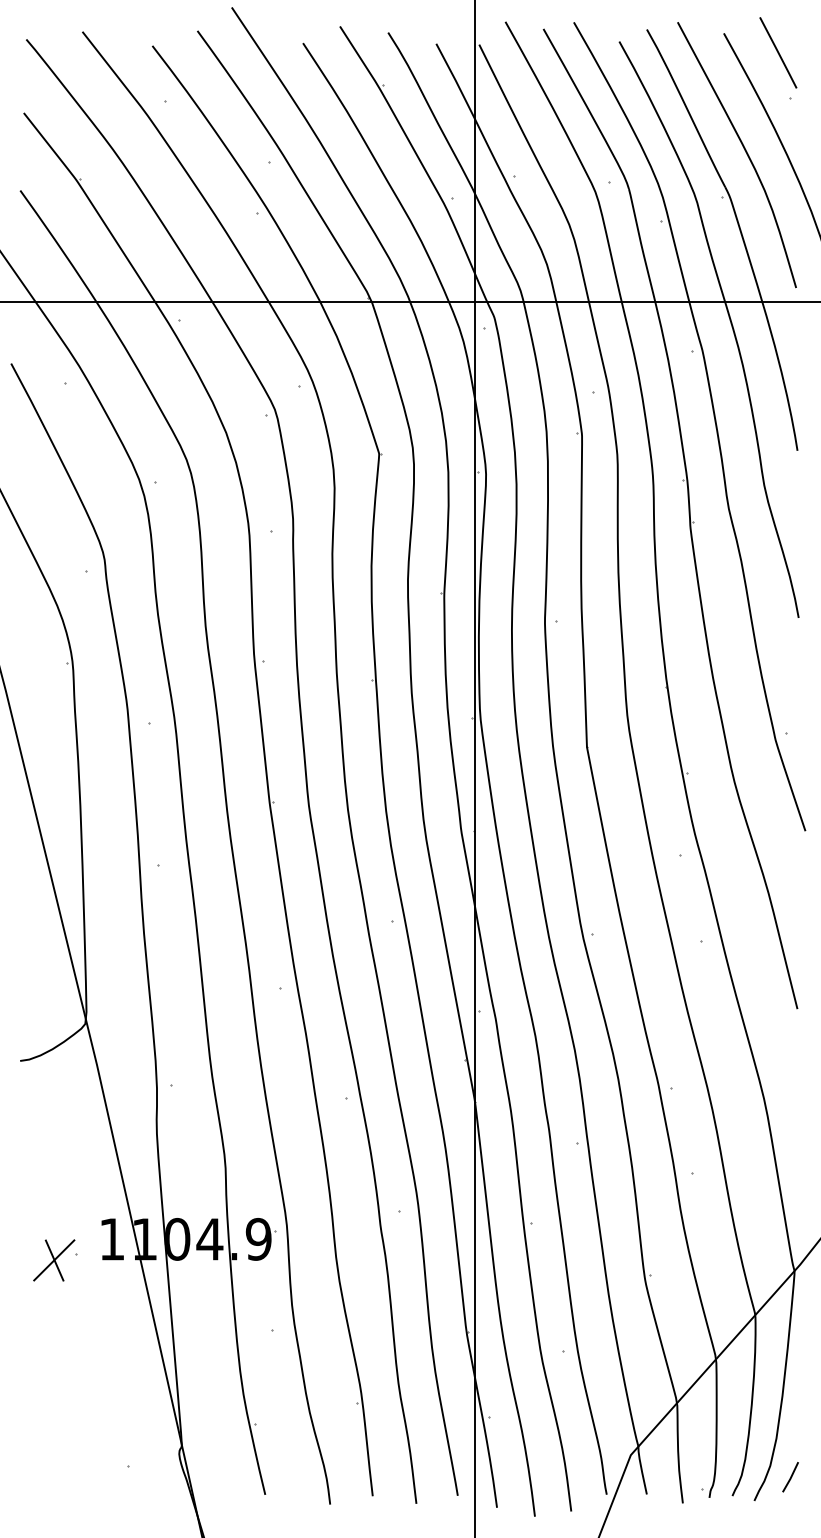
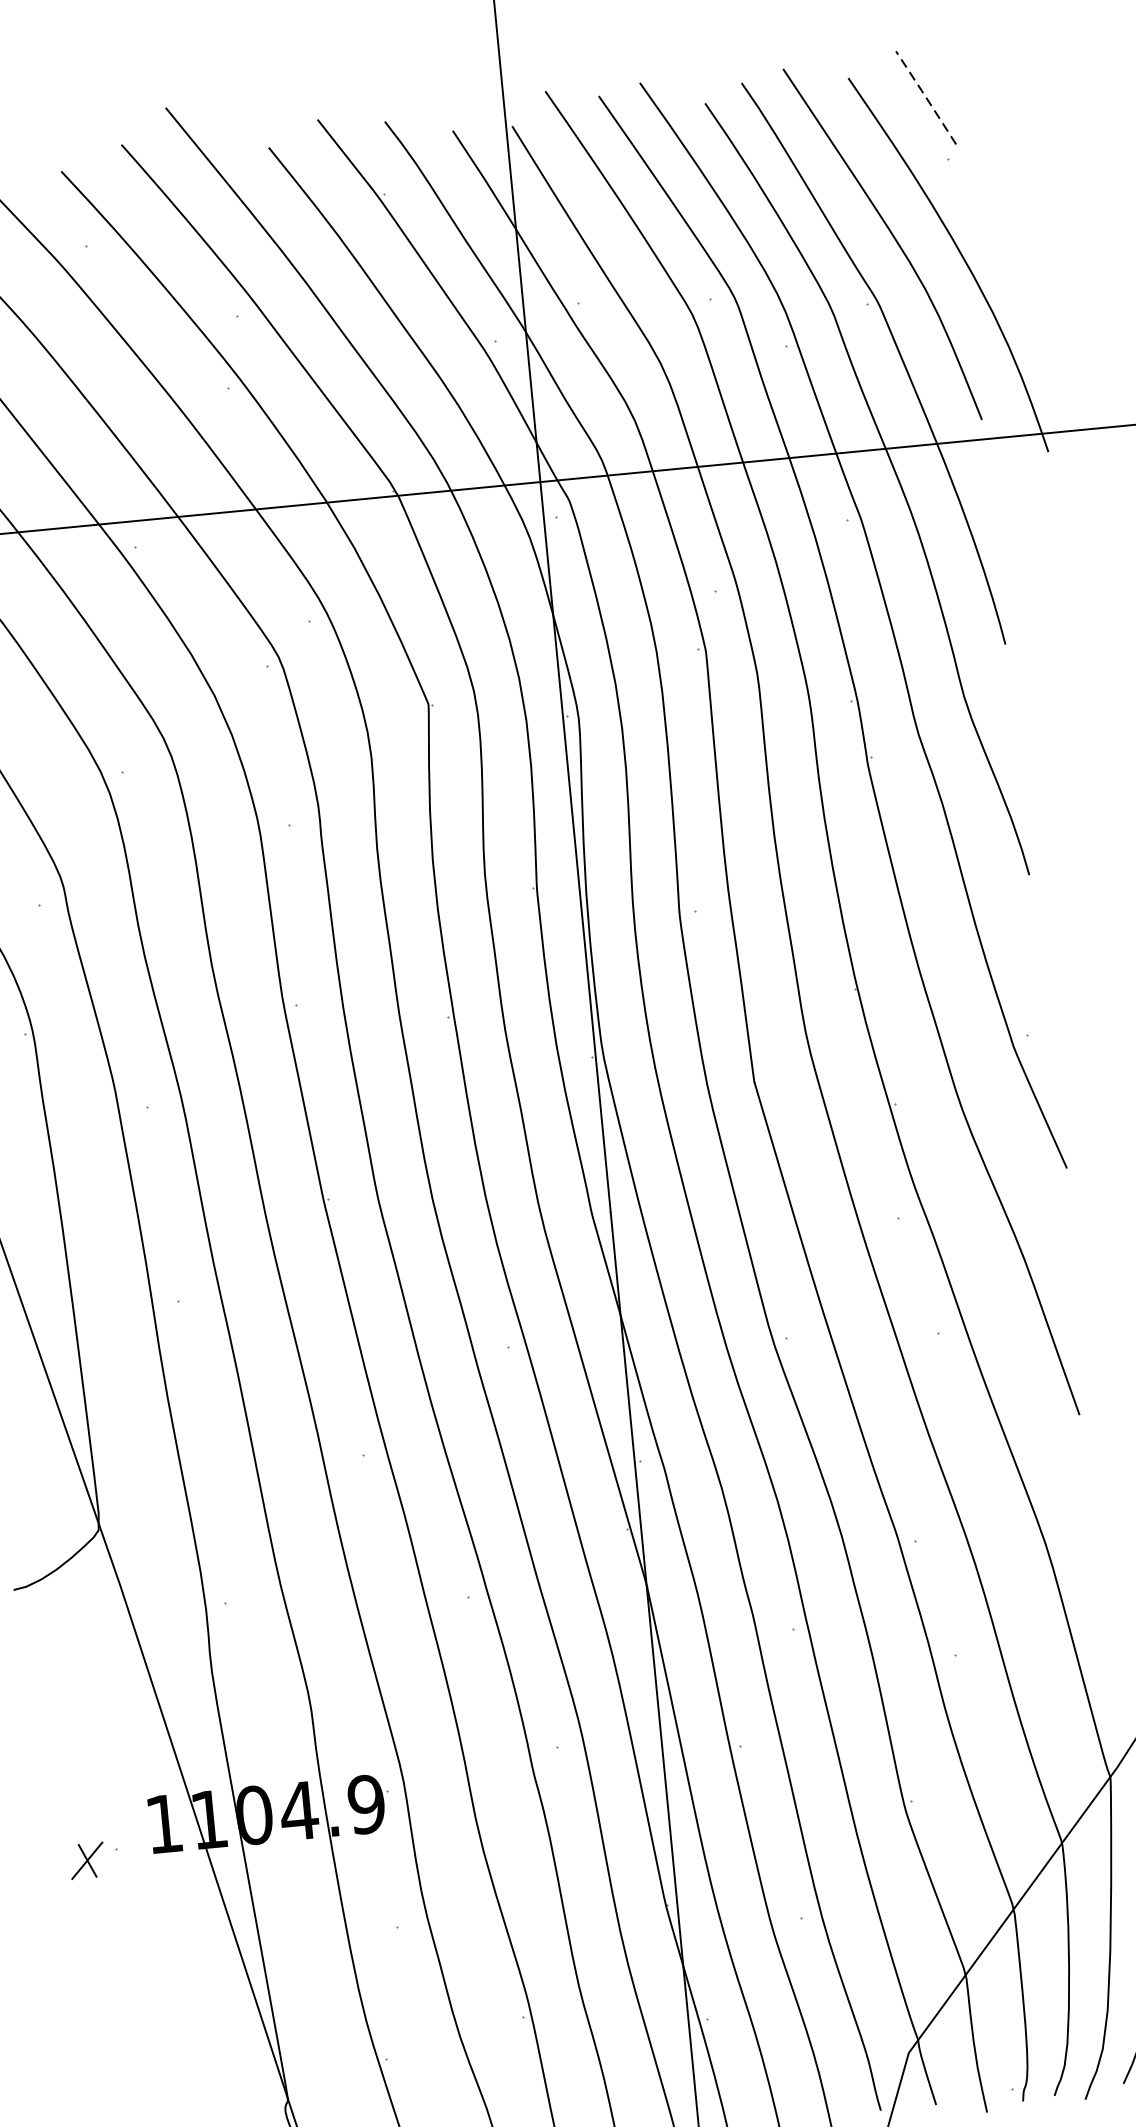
line: (778, 53) -> (926, 98), solid -> dashed
part: (54, 1260) -> (87, 1860), size x0.6

